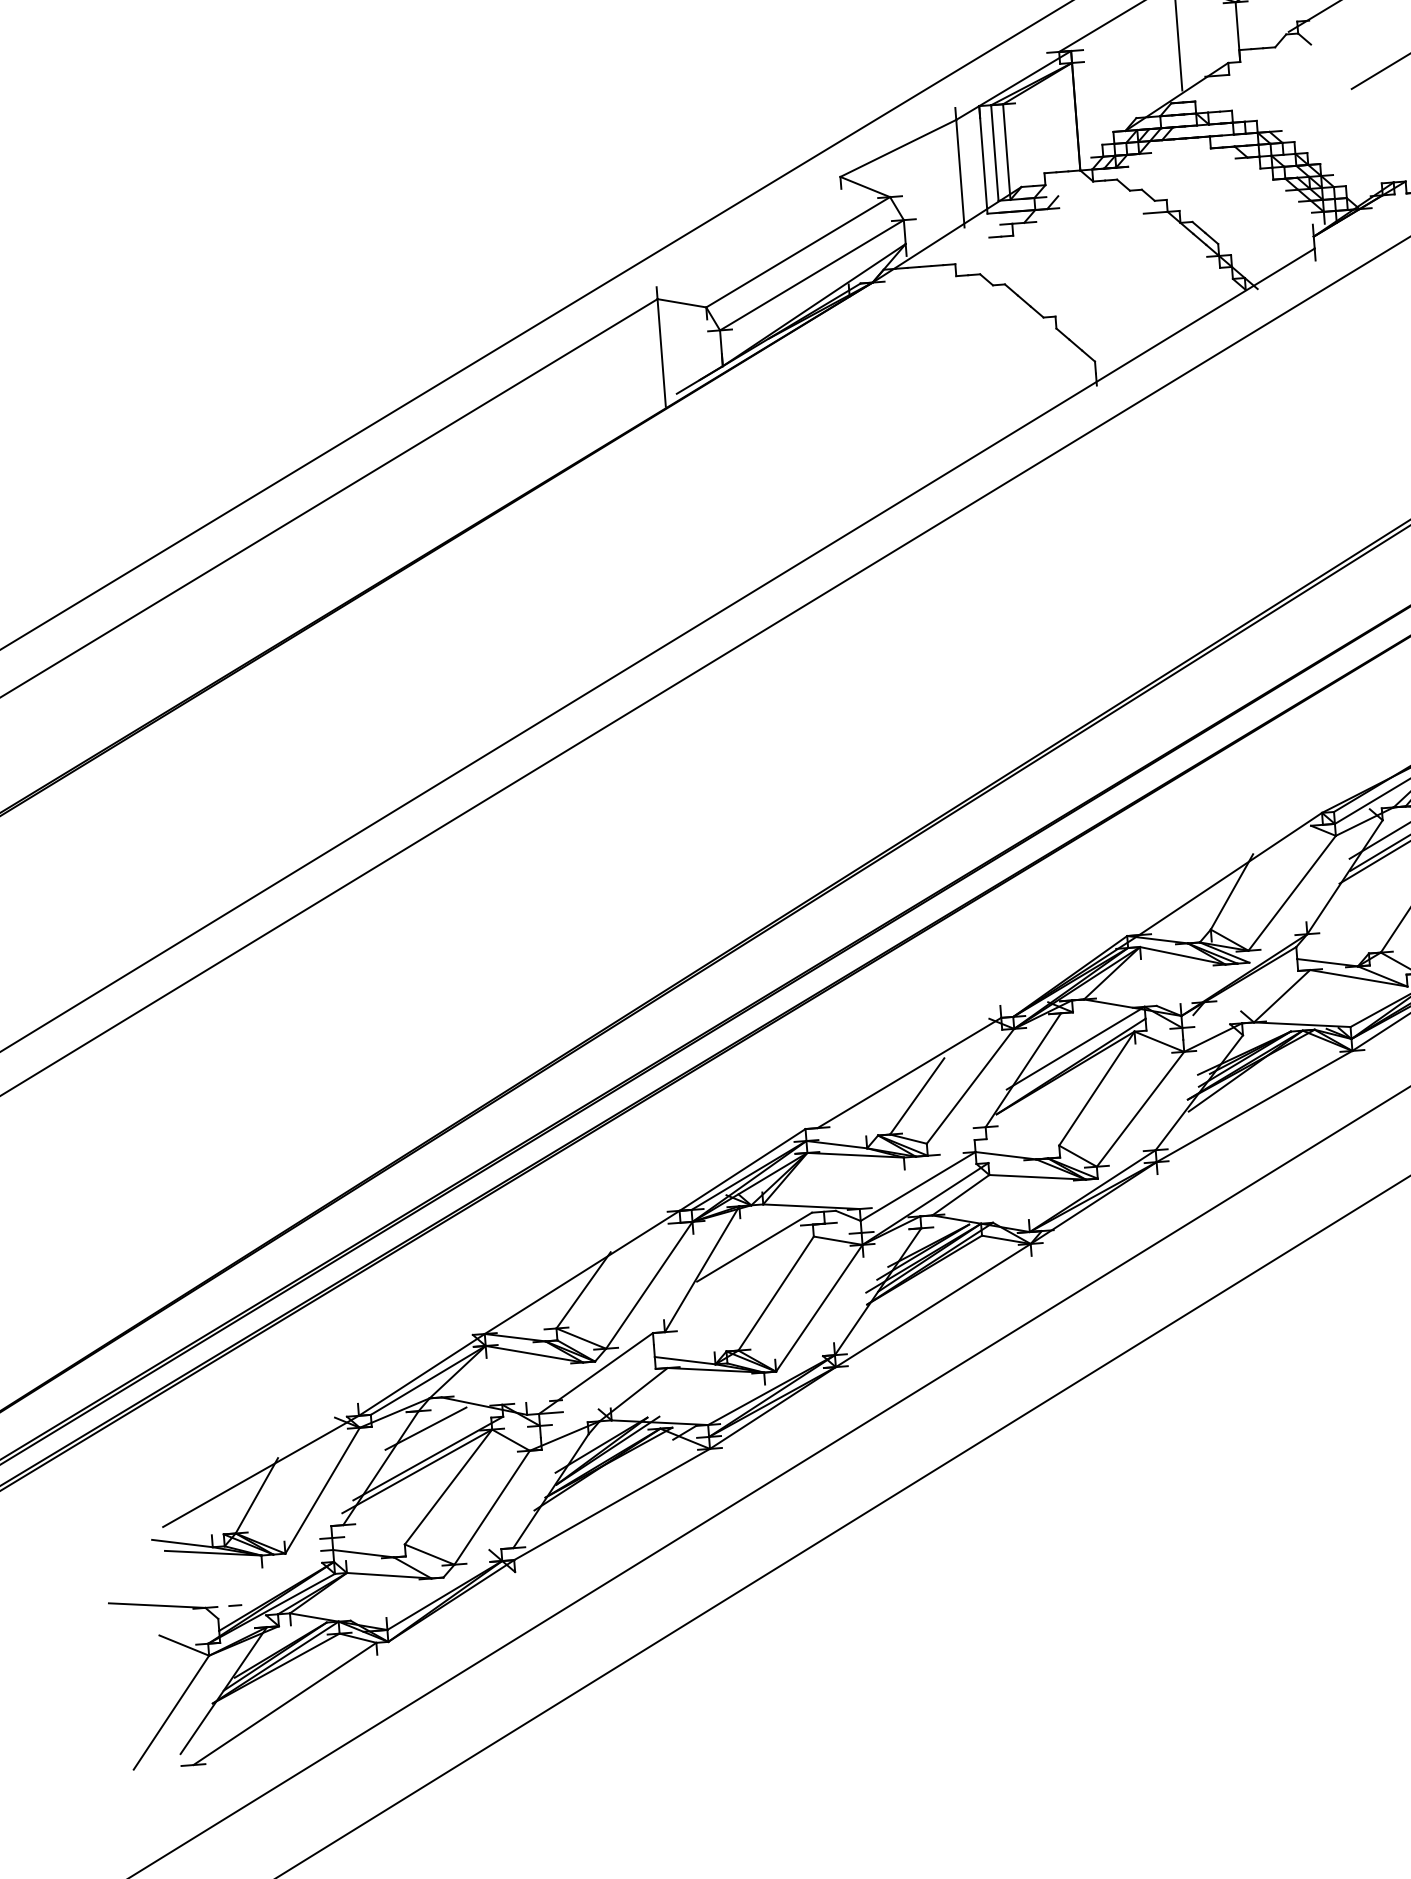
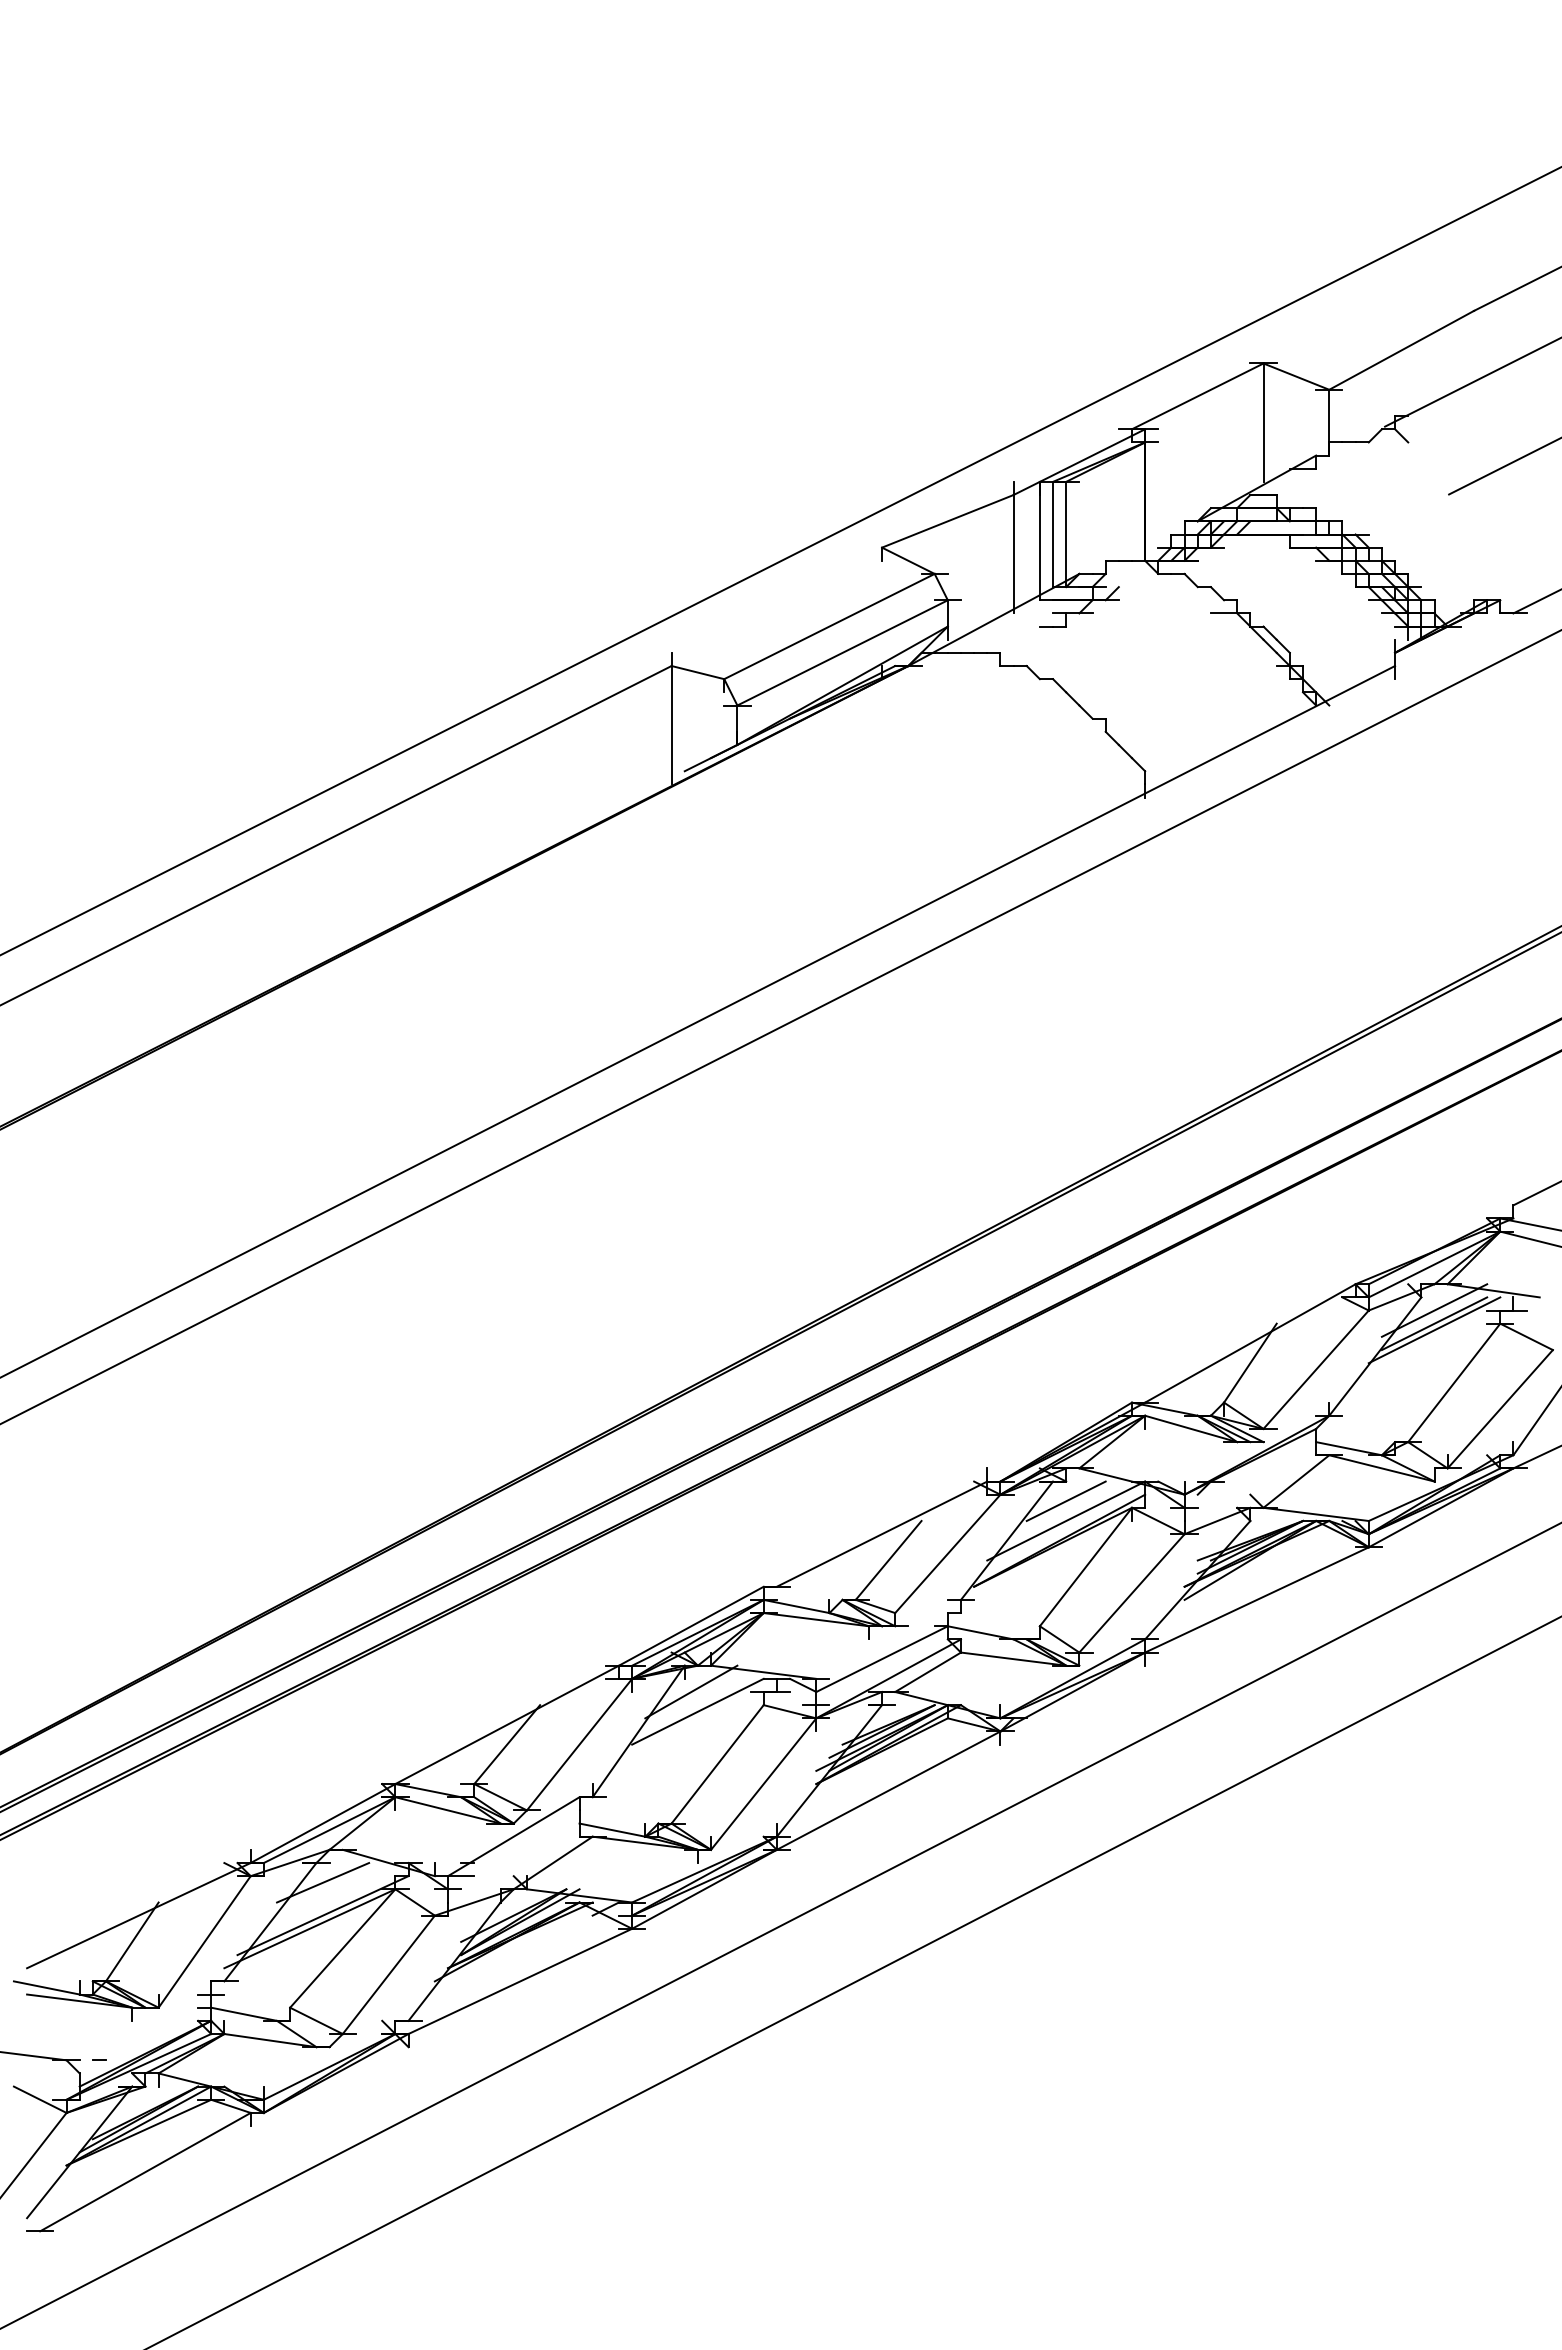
line: (1073, 1030) -> (1065, 1501), added
line: (747, 1229) -> (691, 1691), added

